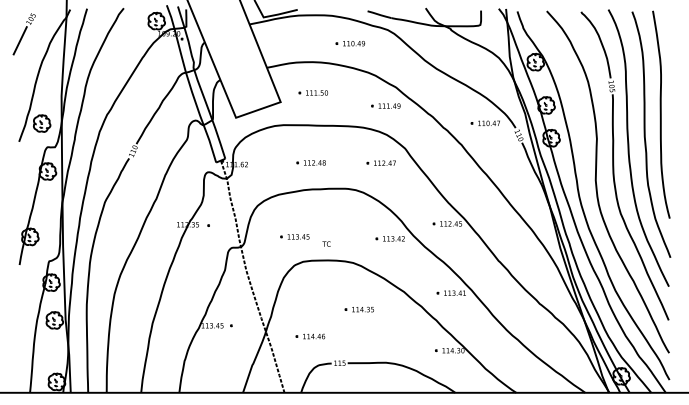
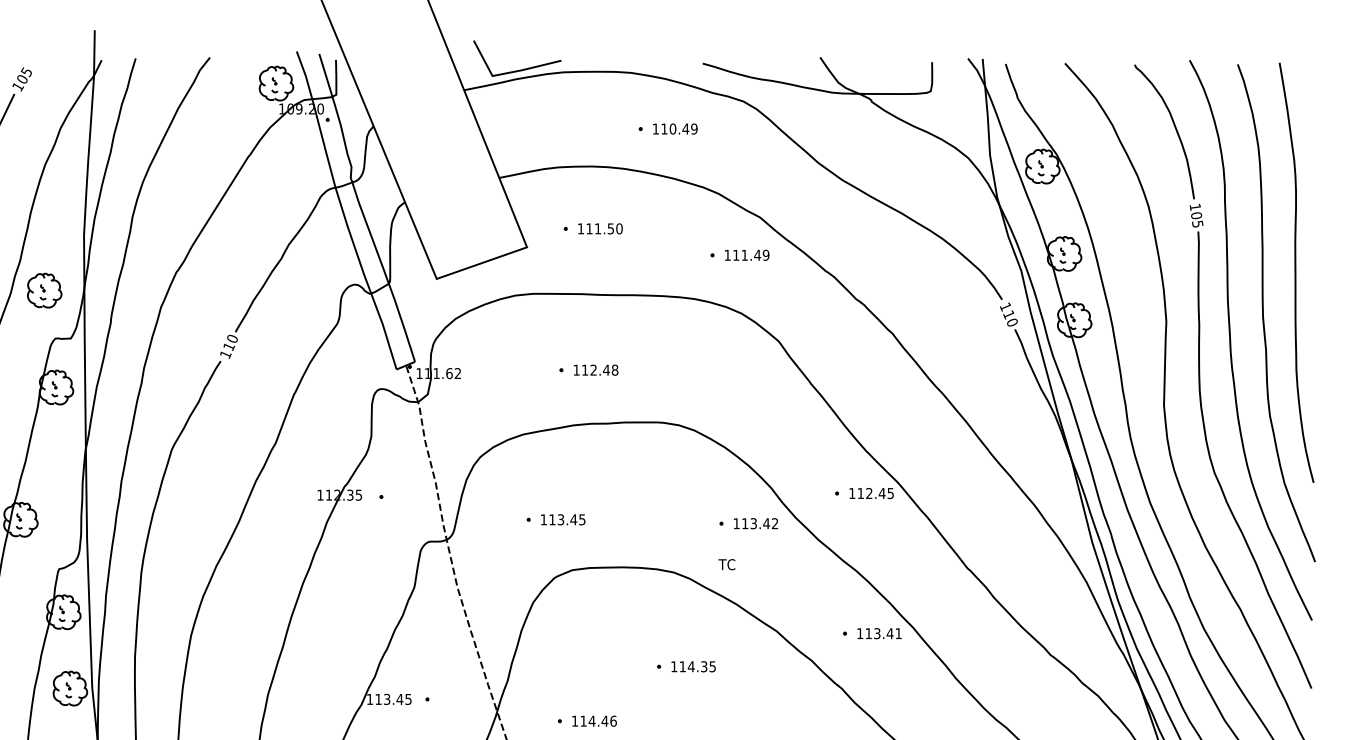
part: (484, 122) -> (939, 288), removed
part: (380, 162) -> (728, 369), removed
text: (326, 243) -> (726, 563), moved

